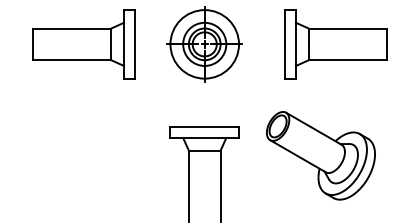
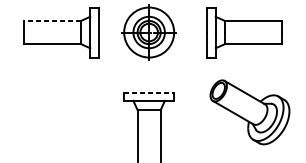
line: (71, 28) -> (51, 20), solid -> dashed
line: (205, 126) -> (149, 92), solid -> dashed
part: (320, 155) -> (249, 112), moved

